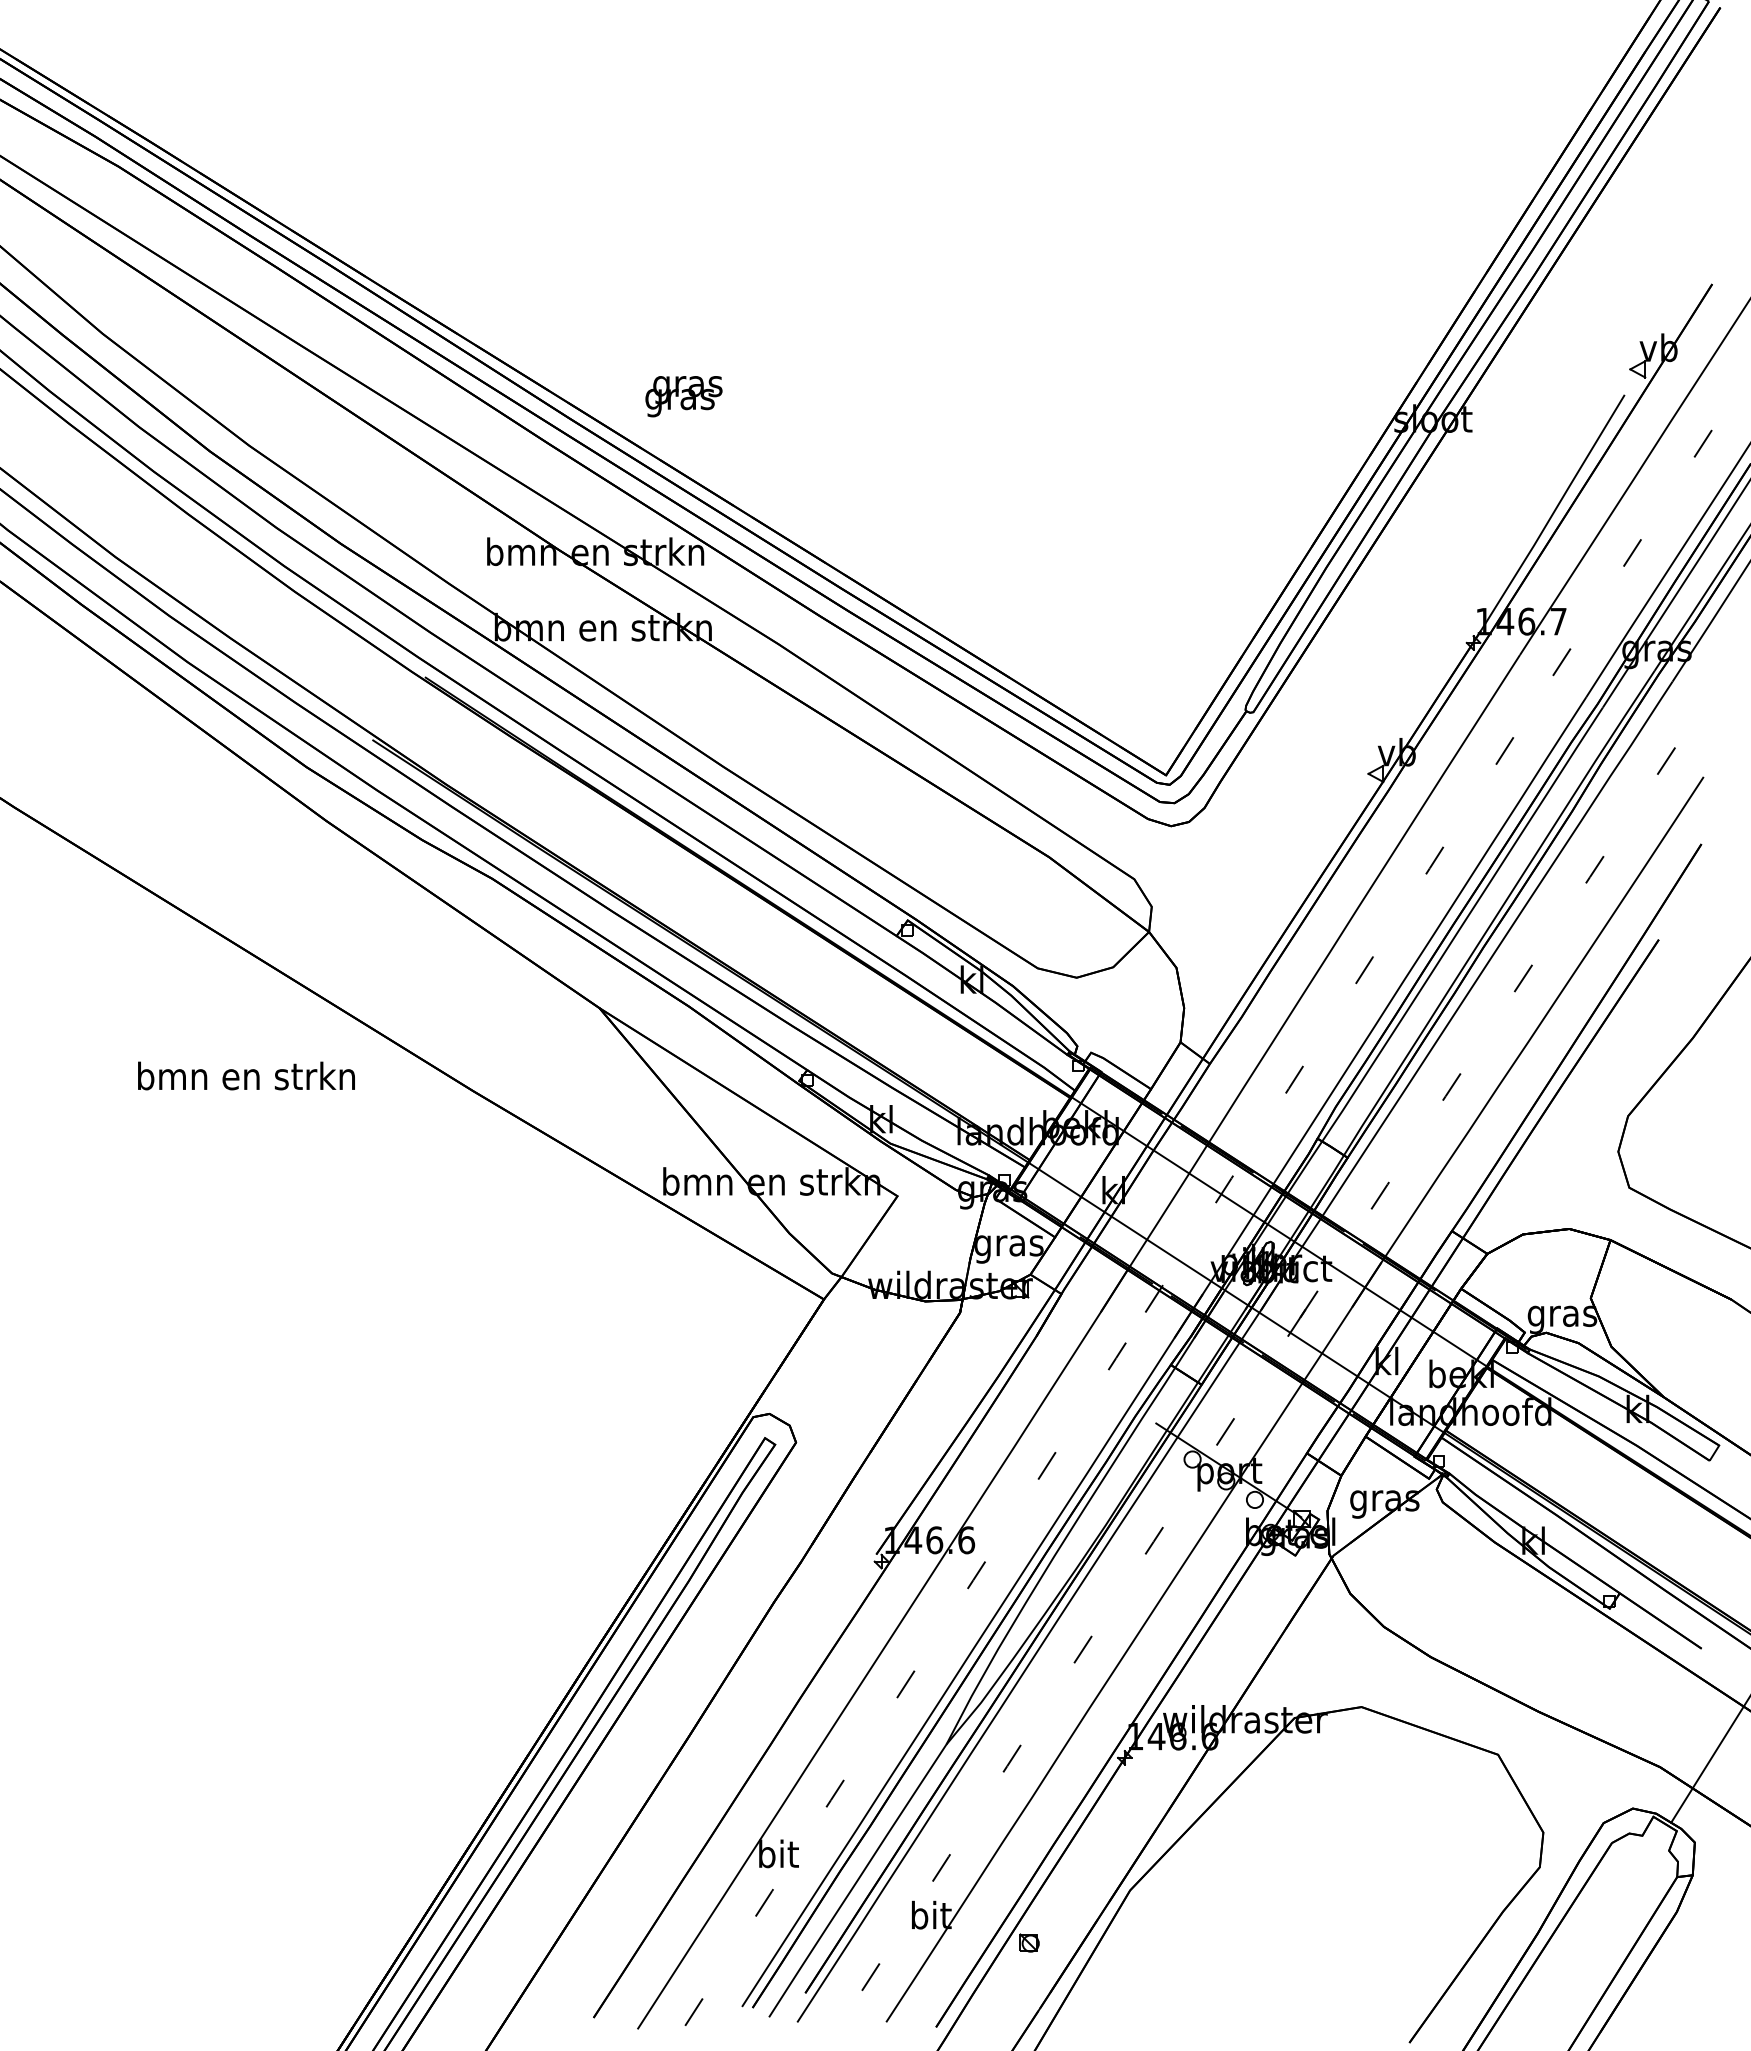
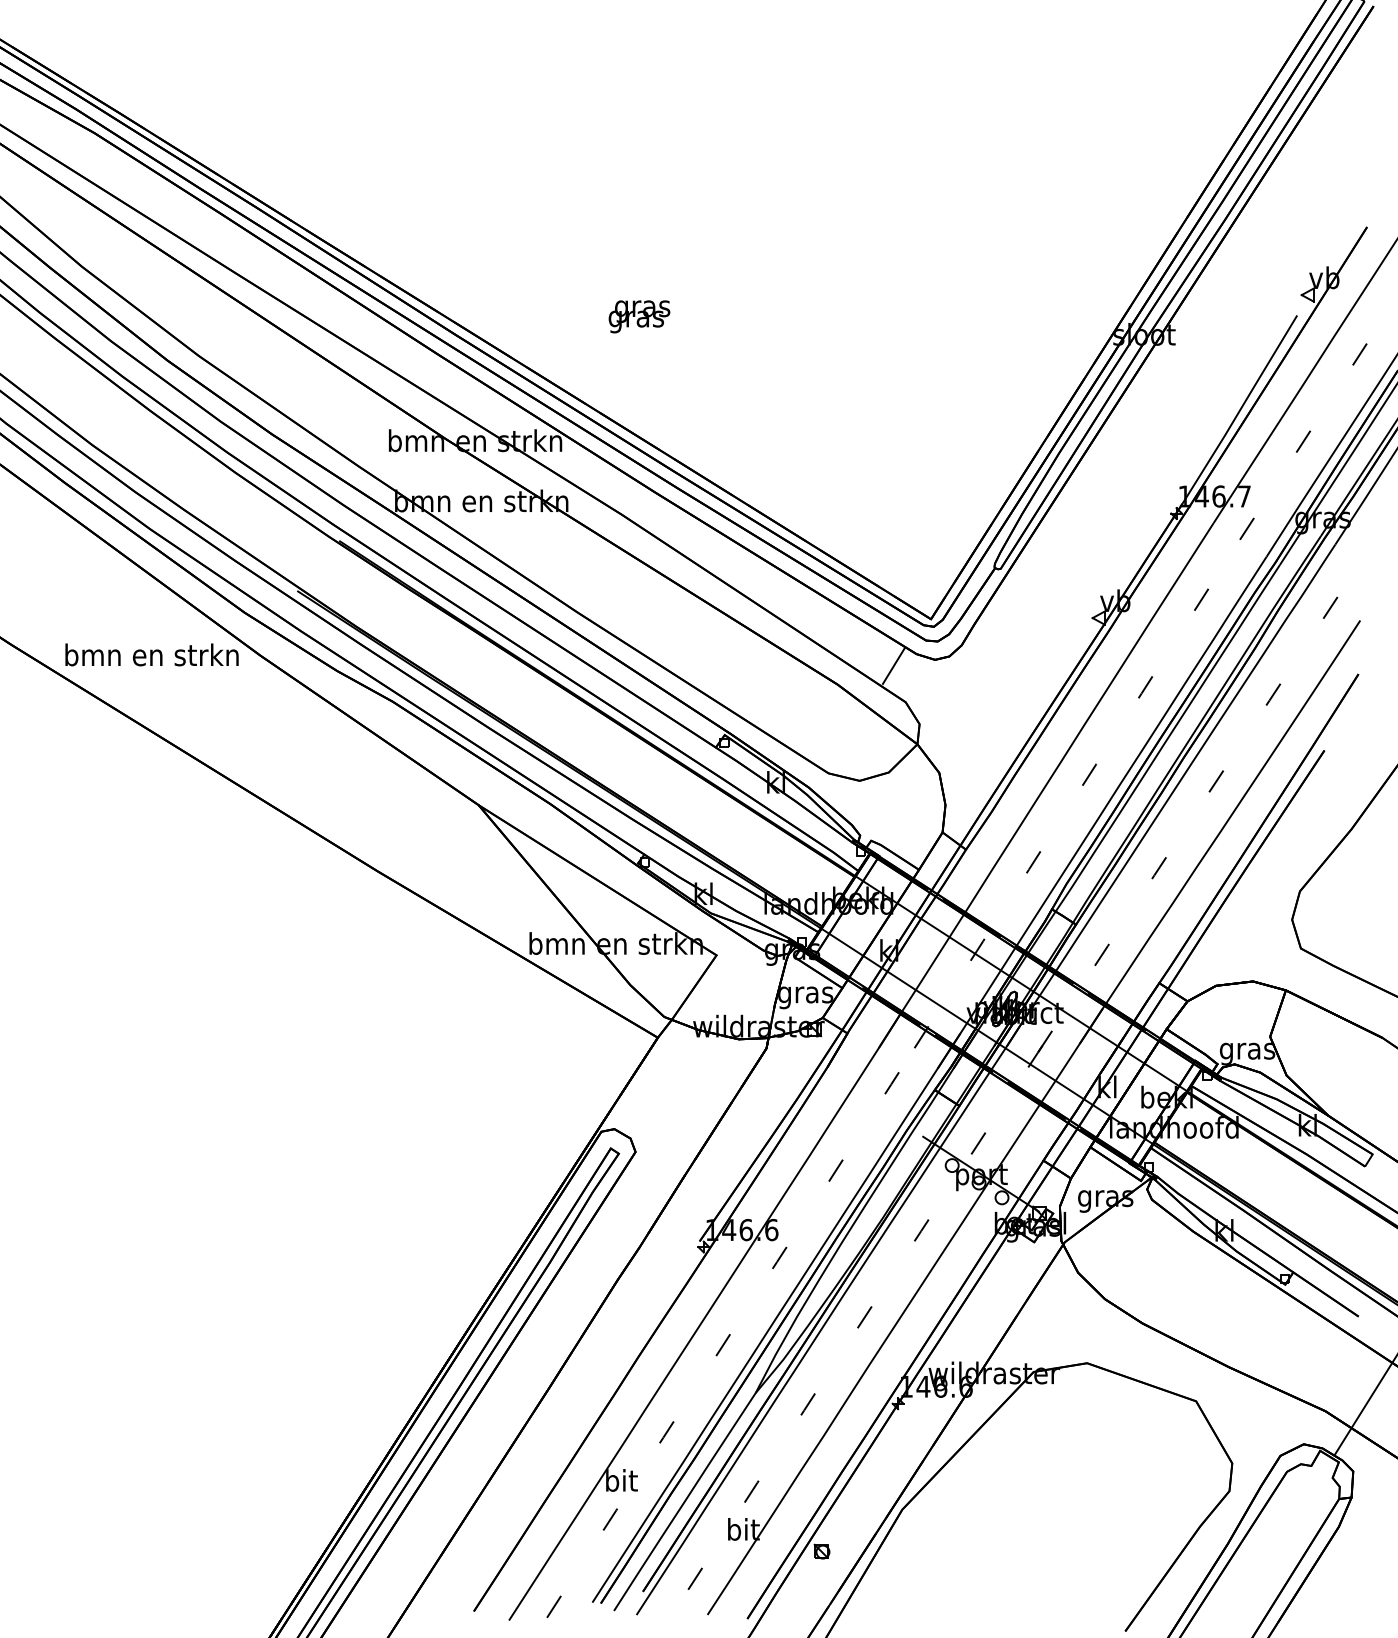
text: (683, 396) -> (639, 316), moved
line: (1118, 834) -> (893, 666), added
text: (246, 1075) -> (152, 654), moved

